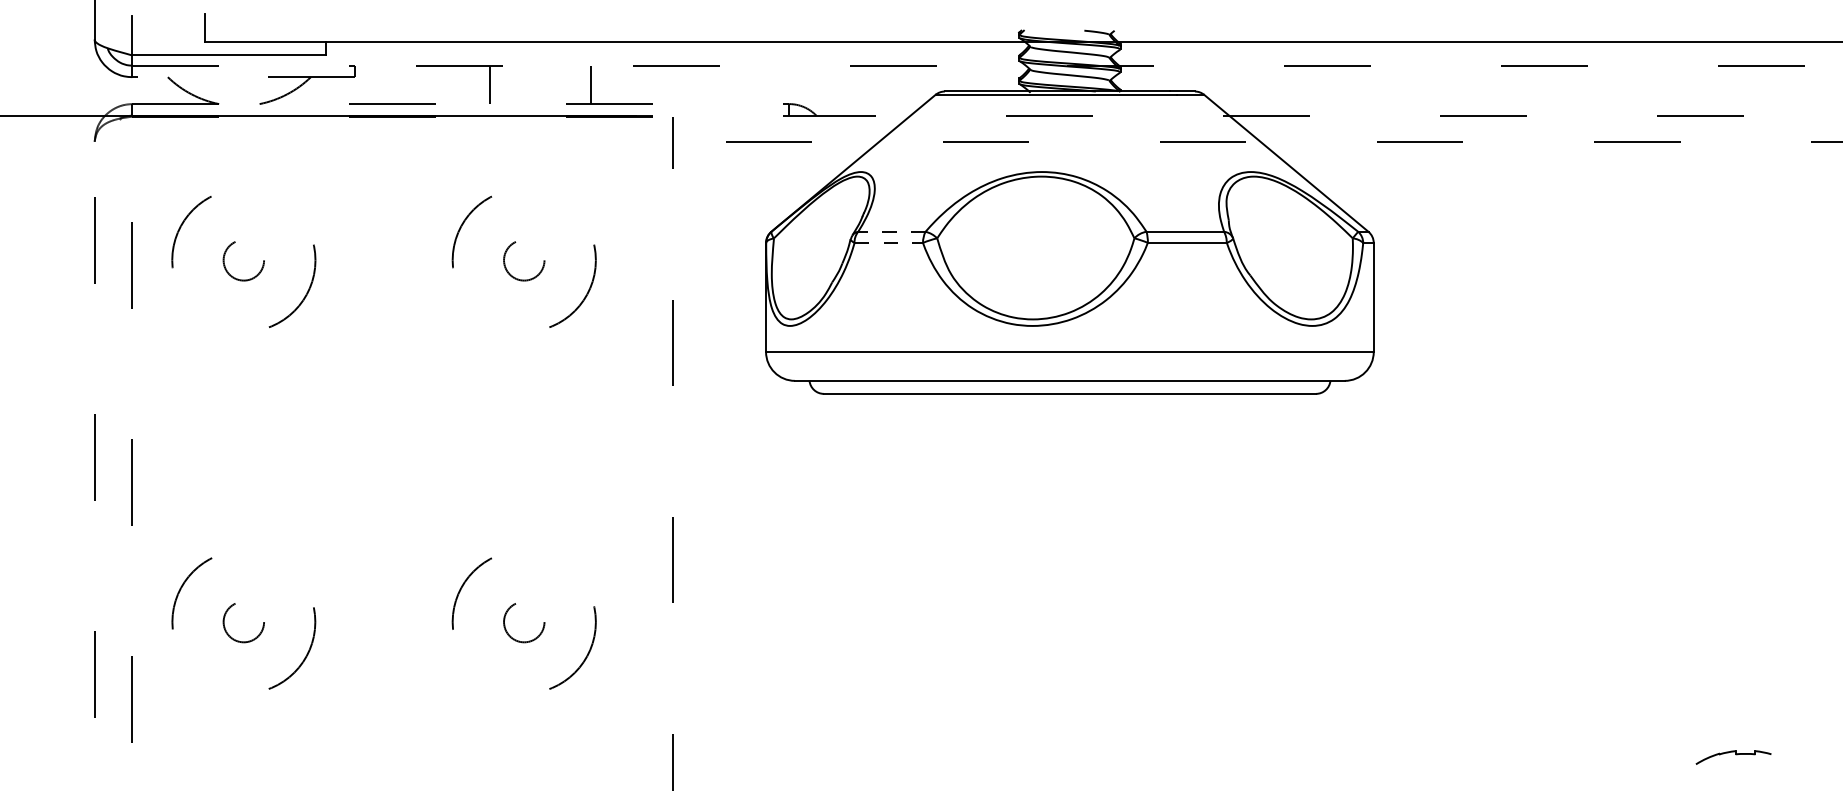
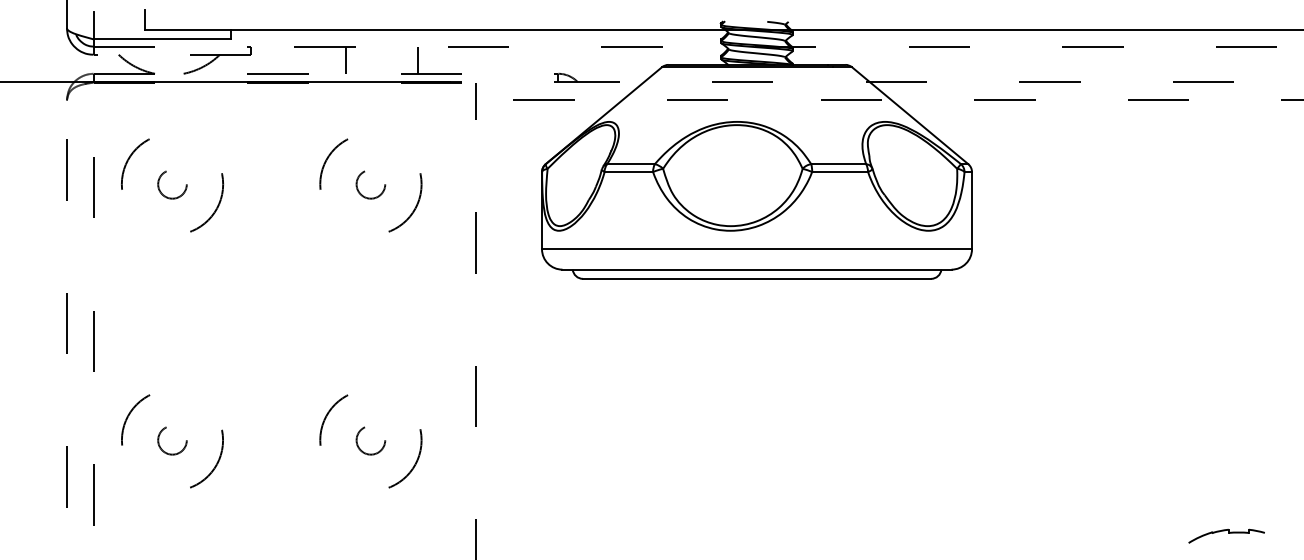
line: (891, 231) -> (630, 163), dashed -> solid
line: (889, 242) -> (629, 171), dashed -> solid
part: (1733, 757) -> (1226, 536), size x1.43

